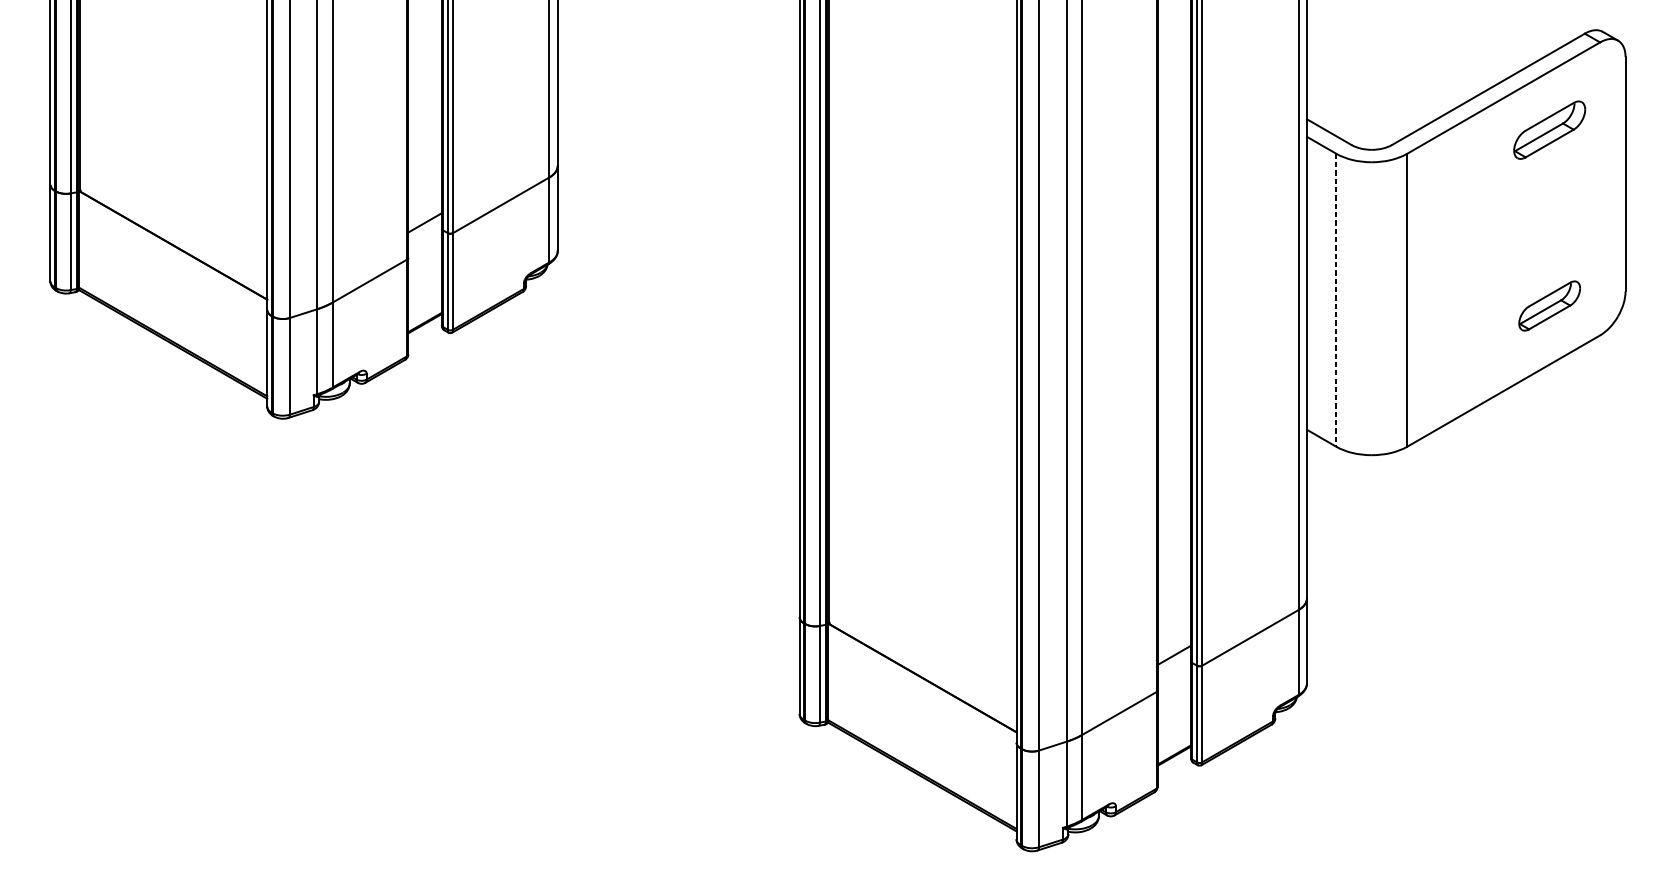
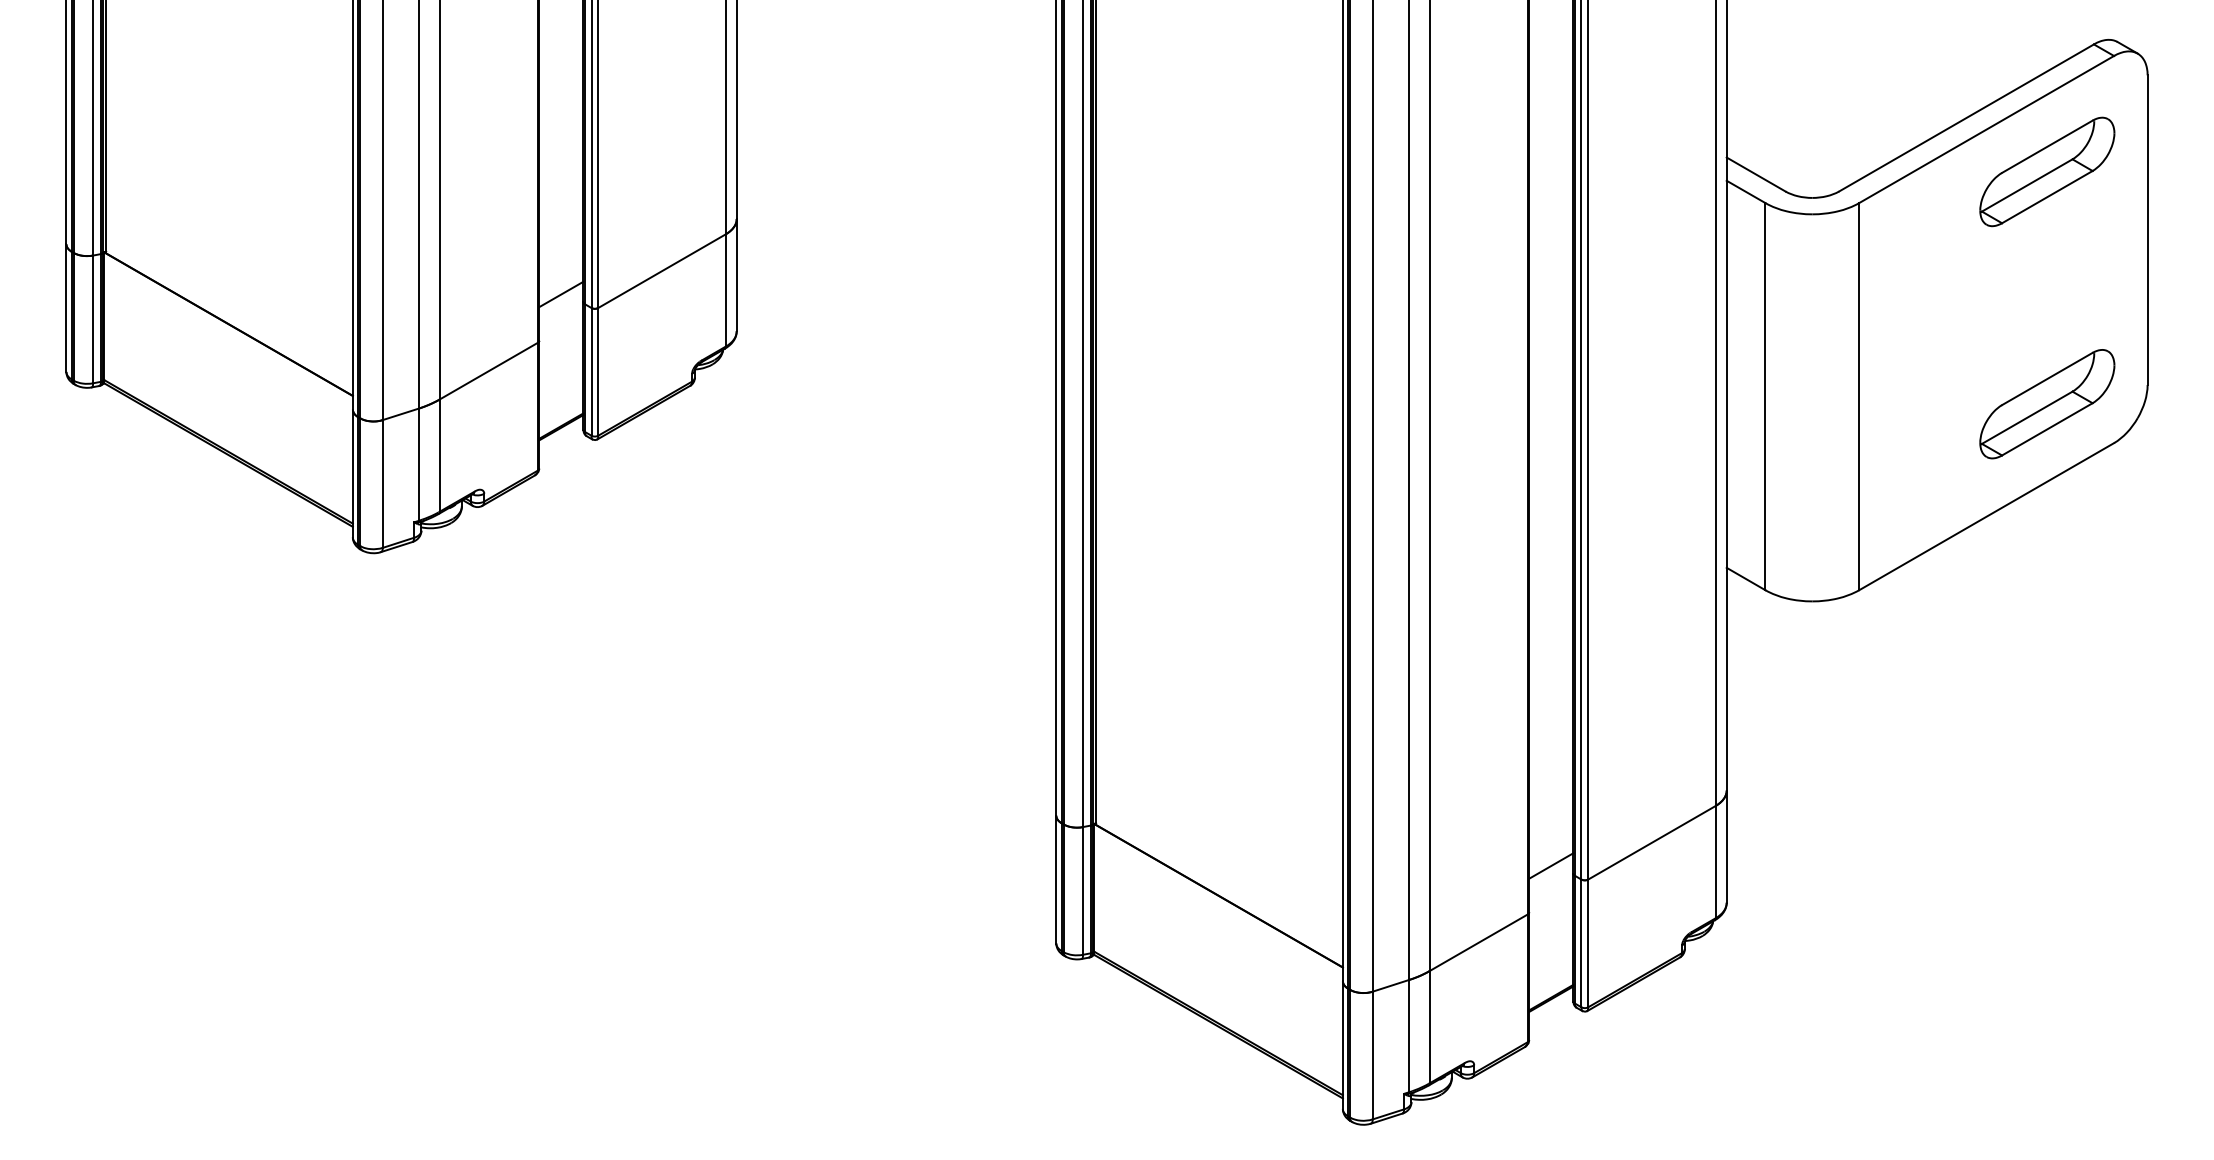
part: (1549, 129) -> (2047, 171), size x1.43
line: (1336, 300) -> (1765, 396), dashed -> solid
part: (1549, 306) -> (2047, 404), size x1.67

